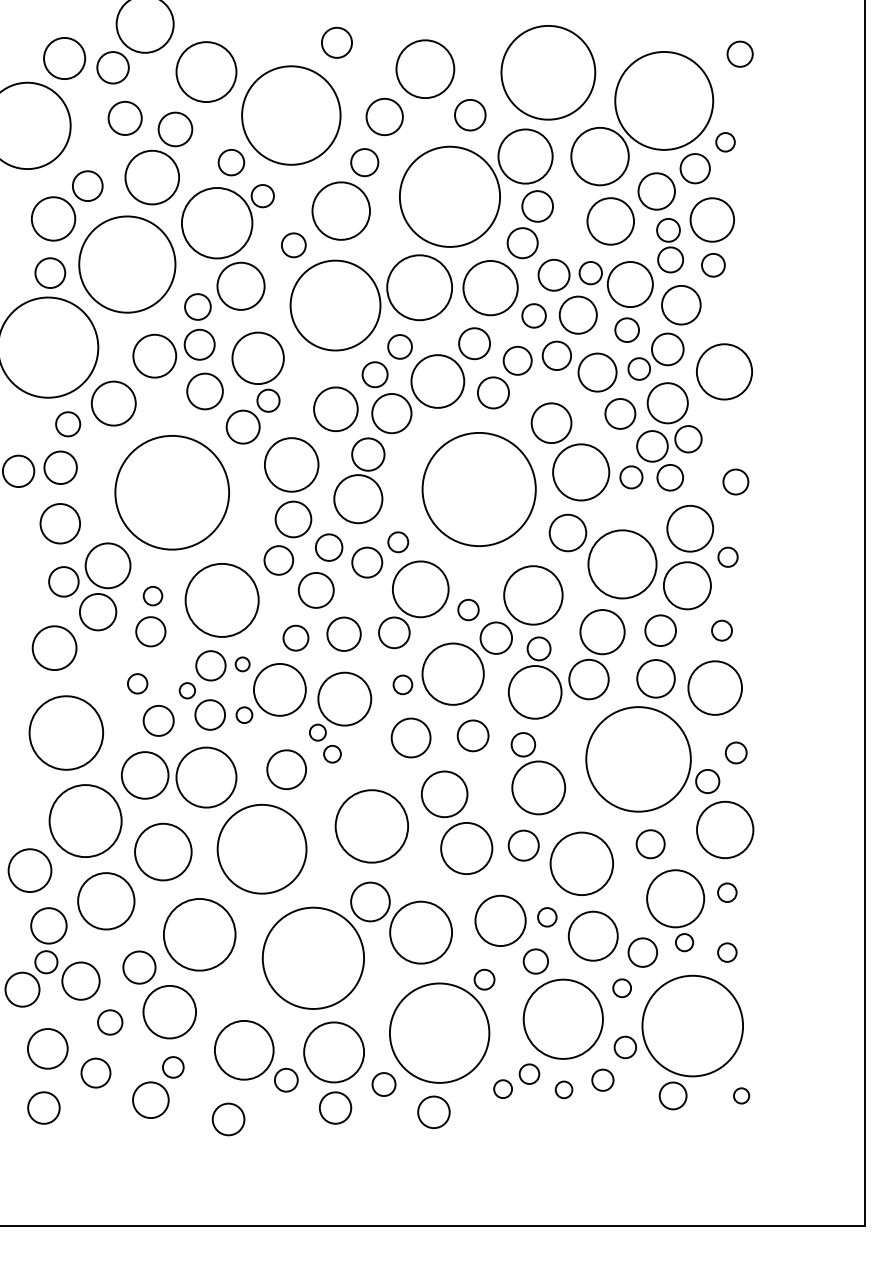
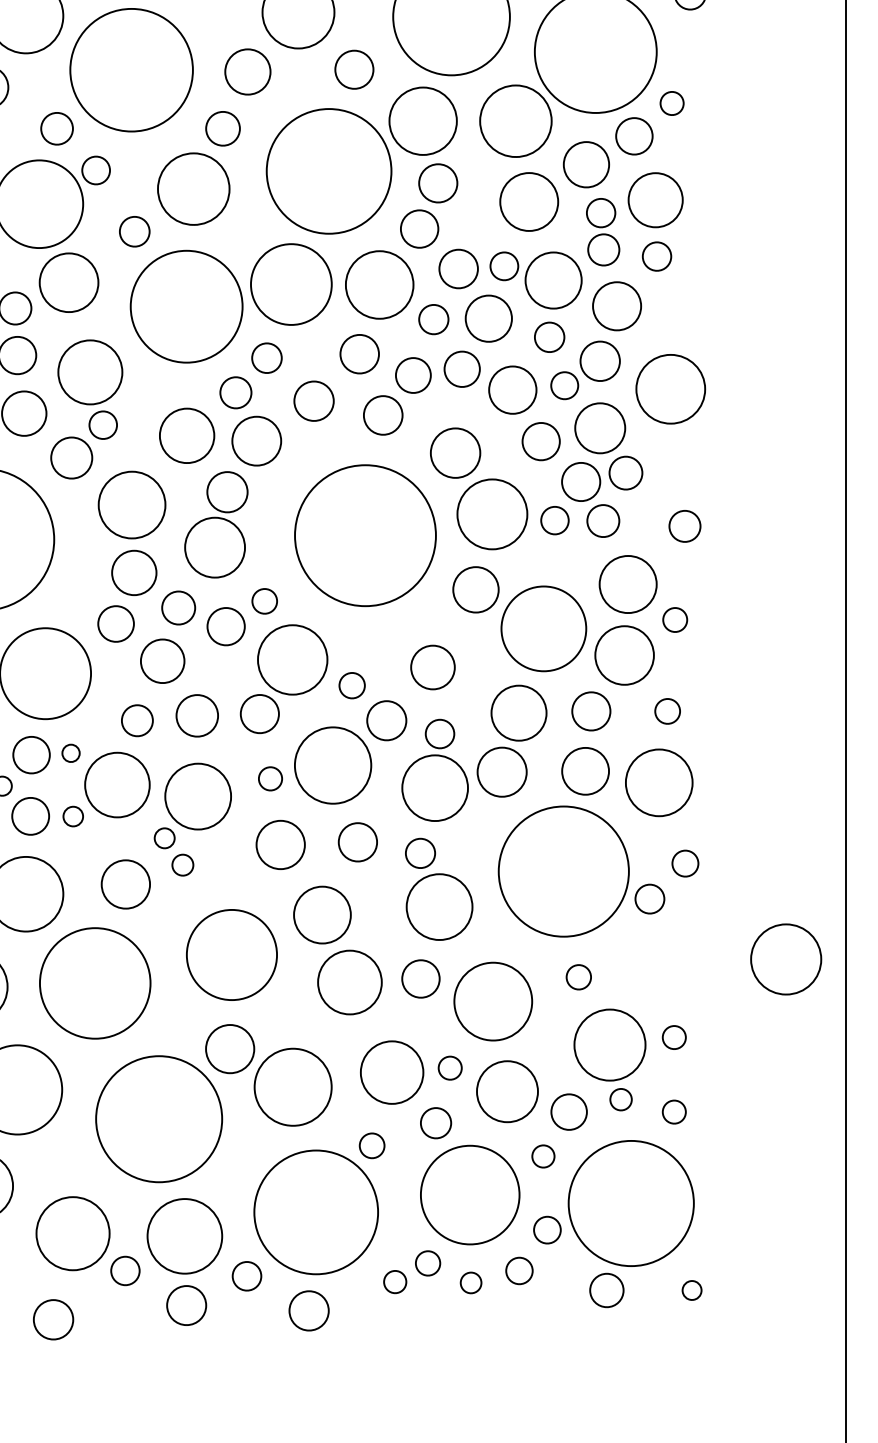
part: (437, 381) -> (313, 401), size x0.6
part: (533, 595) -> (433, 667), size x0.6
part: (725, 829) -> (786, 958), moved
part: (650, 844) -> (578, 977), size x0.7

